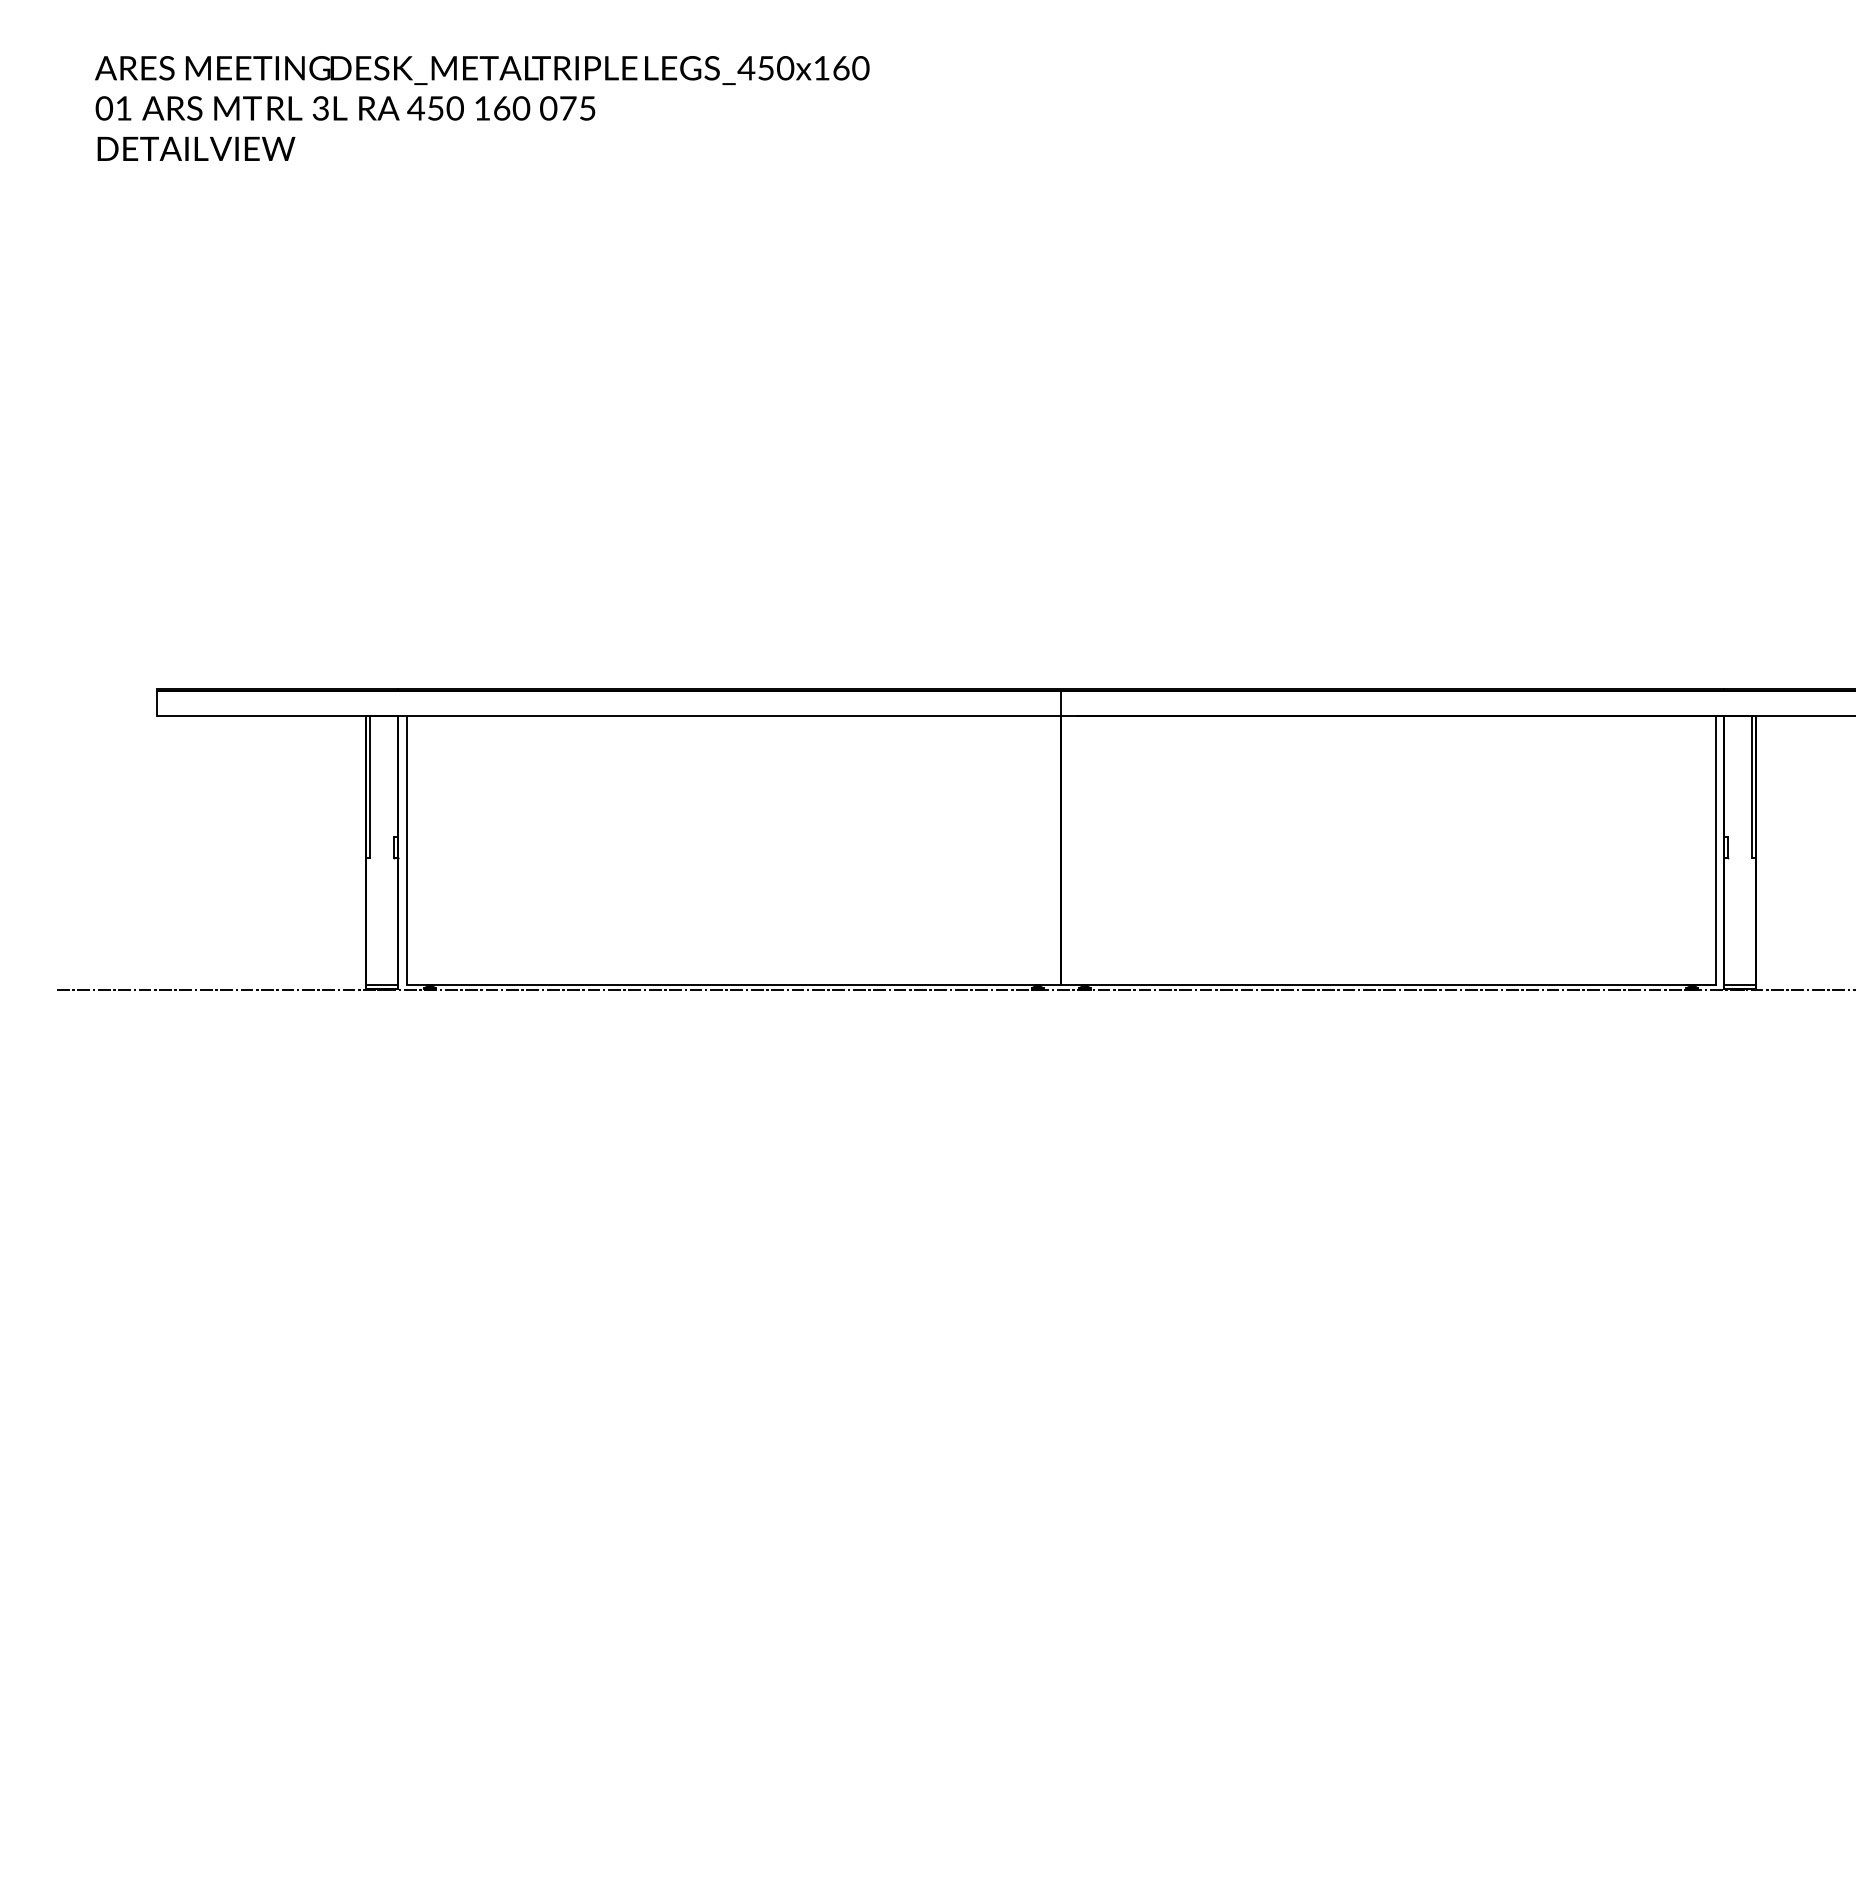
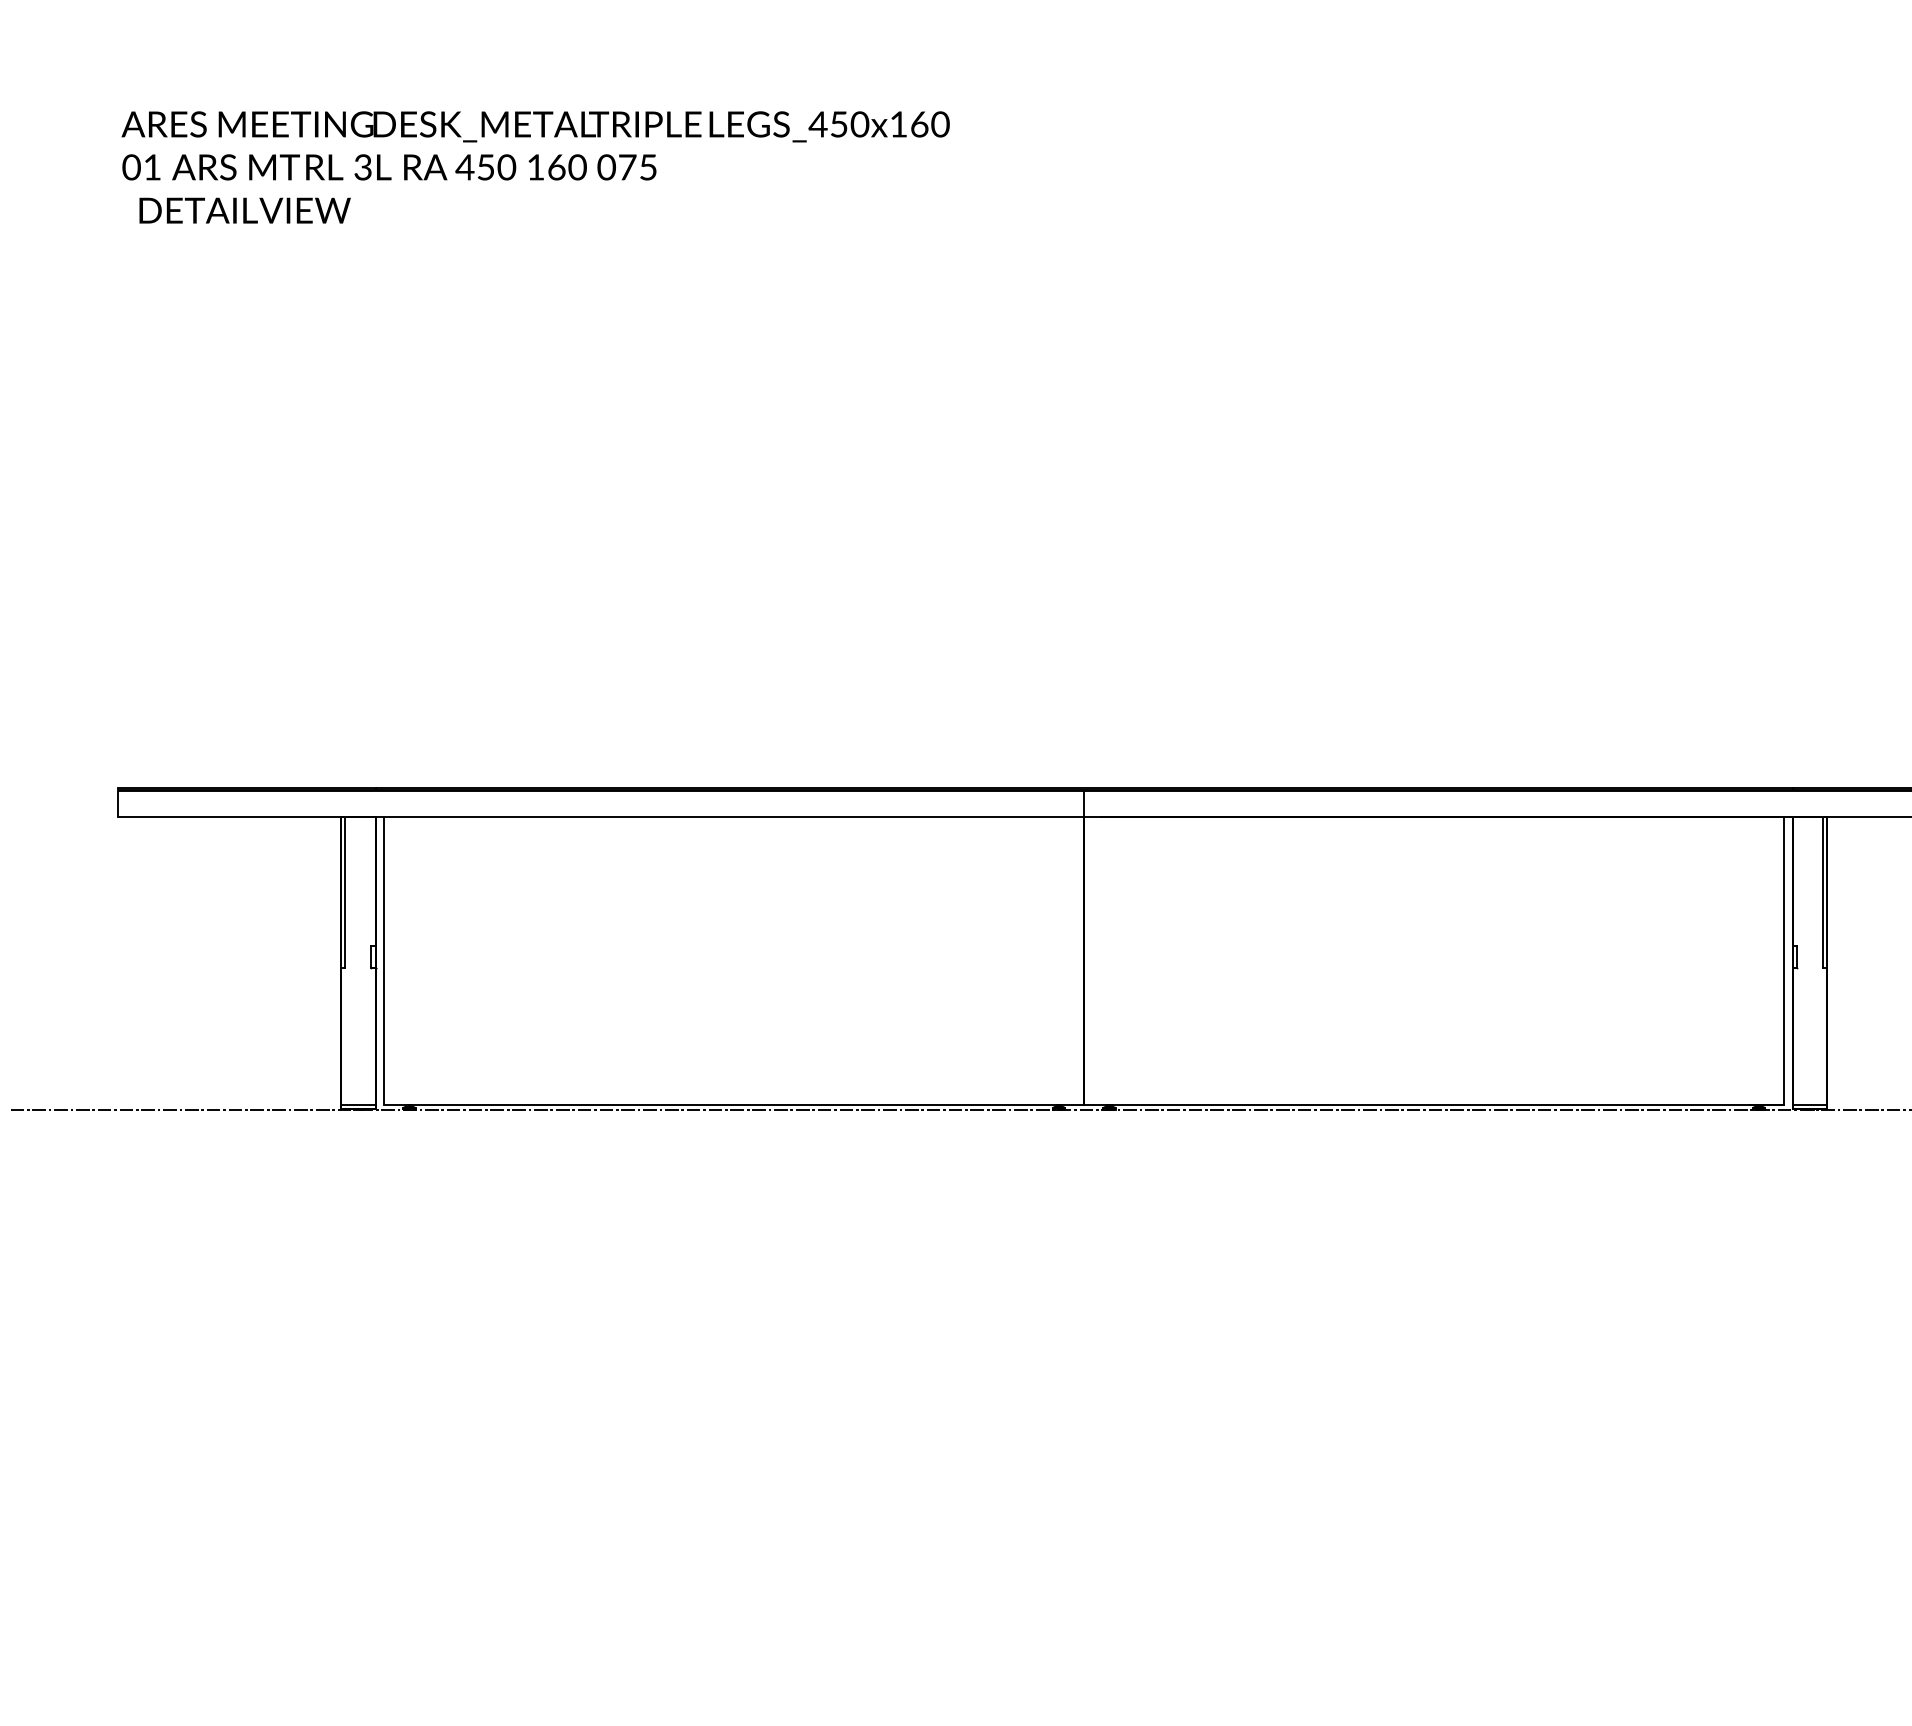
text: (482, 88) -> (535, 146), moved
text: (196, 148) -> (245, 210), moved

